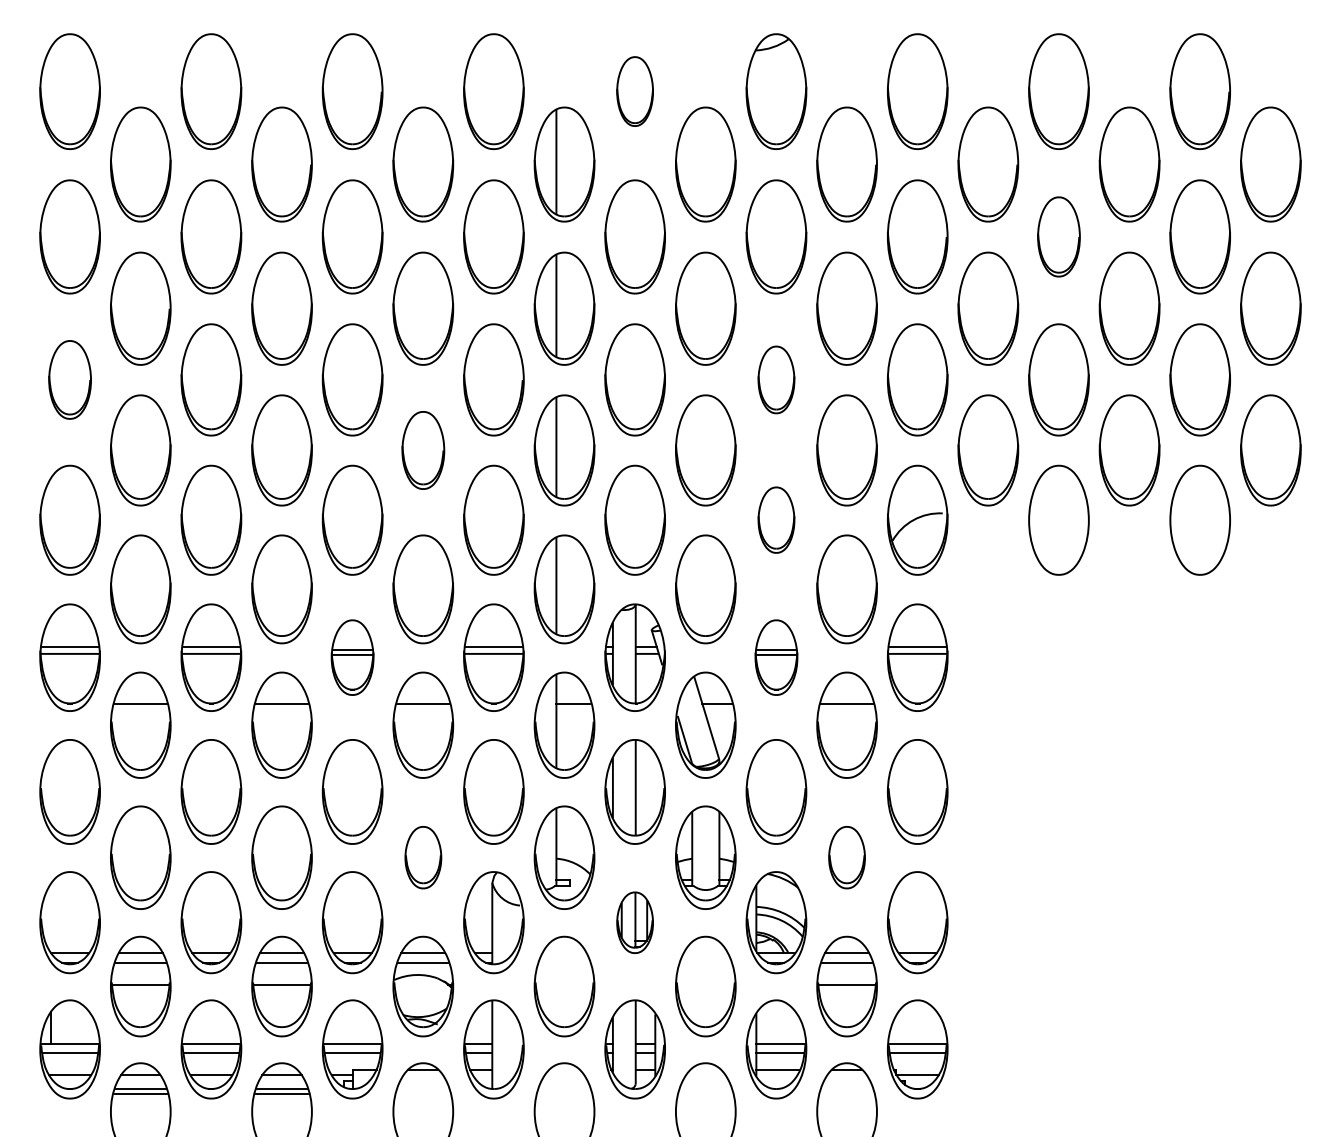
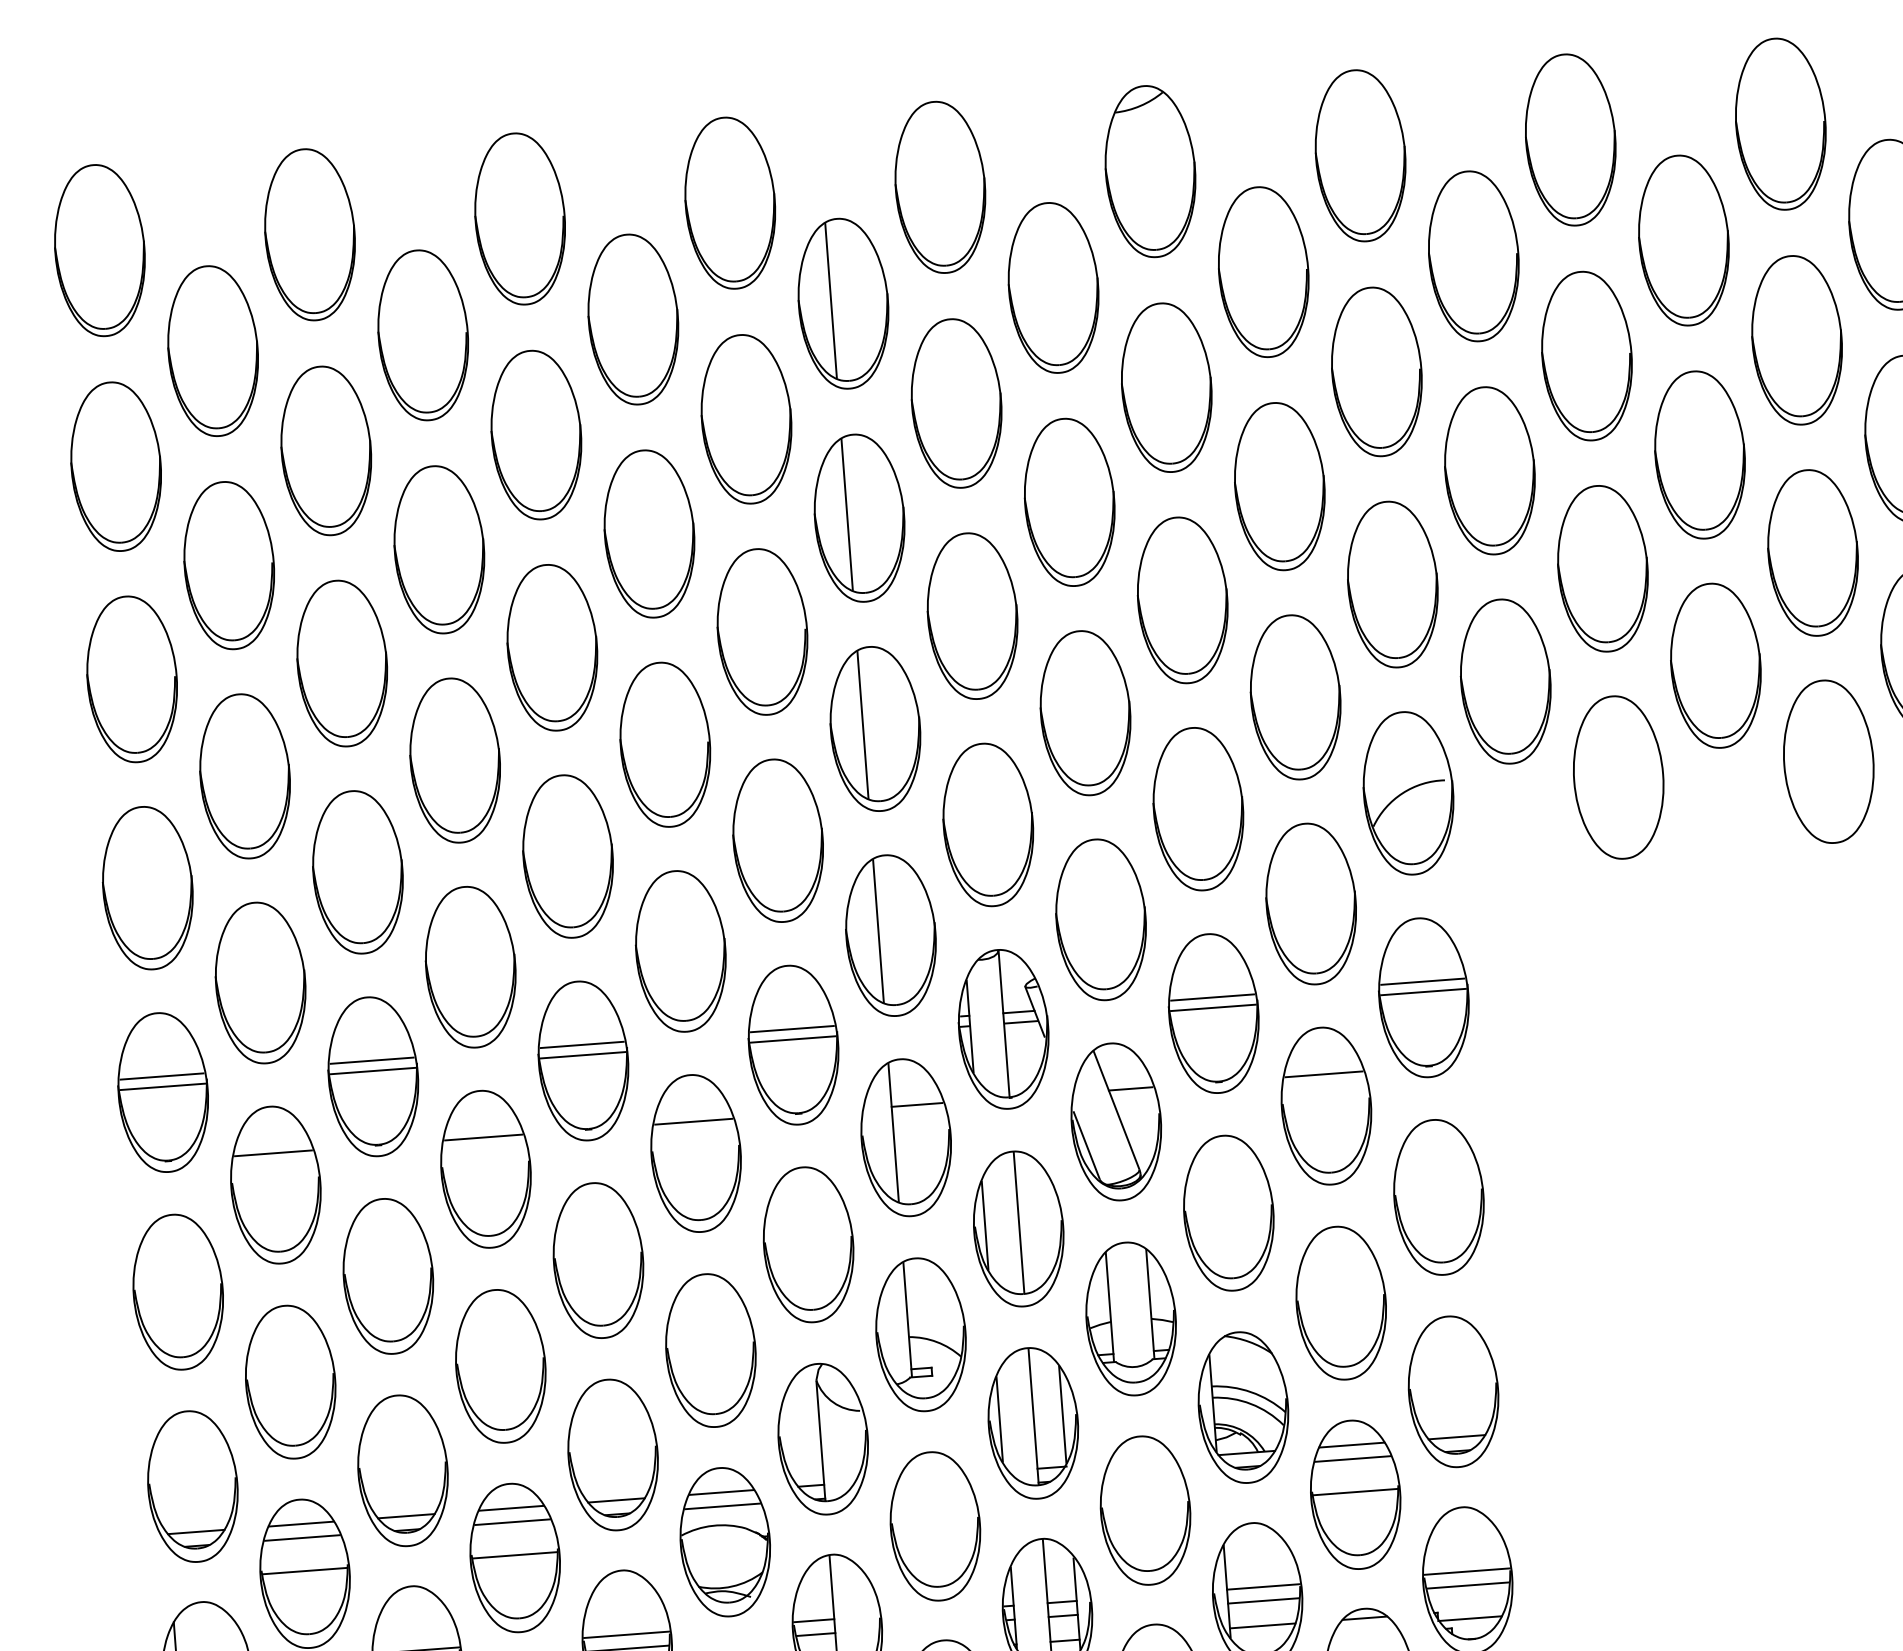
part: (634, 91) -> (939, 187), size x1.67
part: (1058, 236) -> (1586, 355), size x1.43
part: (69, 379) -> (131, 678), size x1.43
part: (776, 379) -> (1182, 599), size x1.67
part: (423, 450) -> (665, 744), size x1.43
part: (776, 519) -> (1198, 807), size x1.67
part: (352, 657) -> (583, 1060), size x1.43
part: (776, 657) -> (1213, 1013), size x1.43
part: (423, 857) -> (711, 1350), size x1.67
part: (846, 857) -> (1340, 1302), size x1.67
part: (634, 922) -> (1032, 1423), size x1.67

